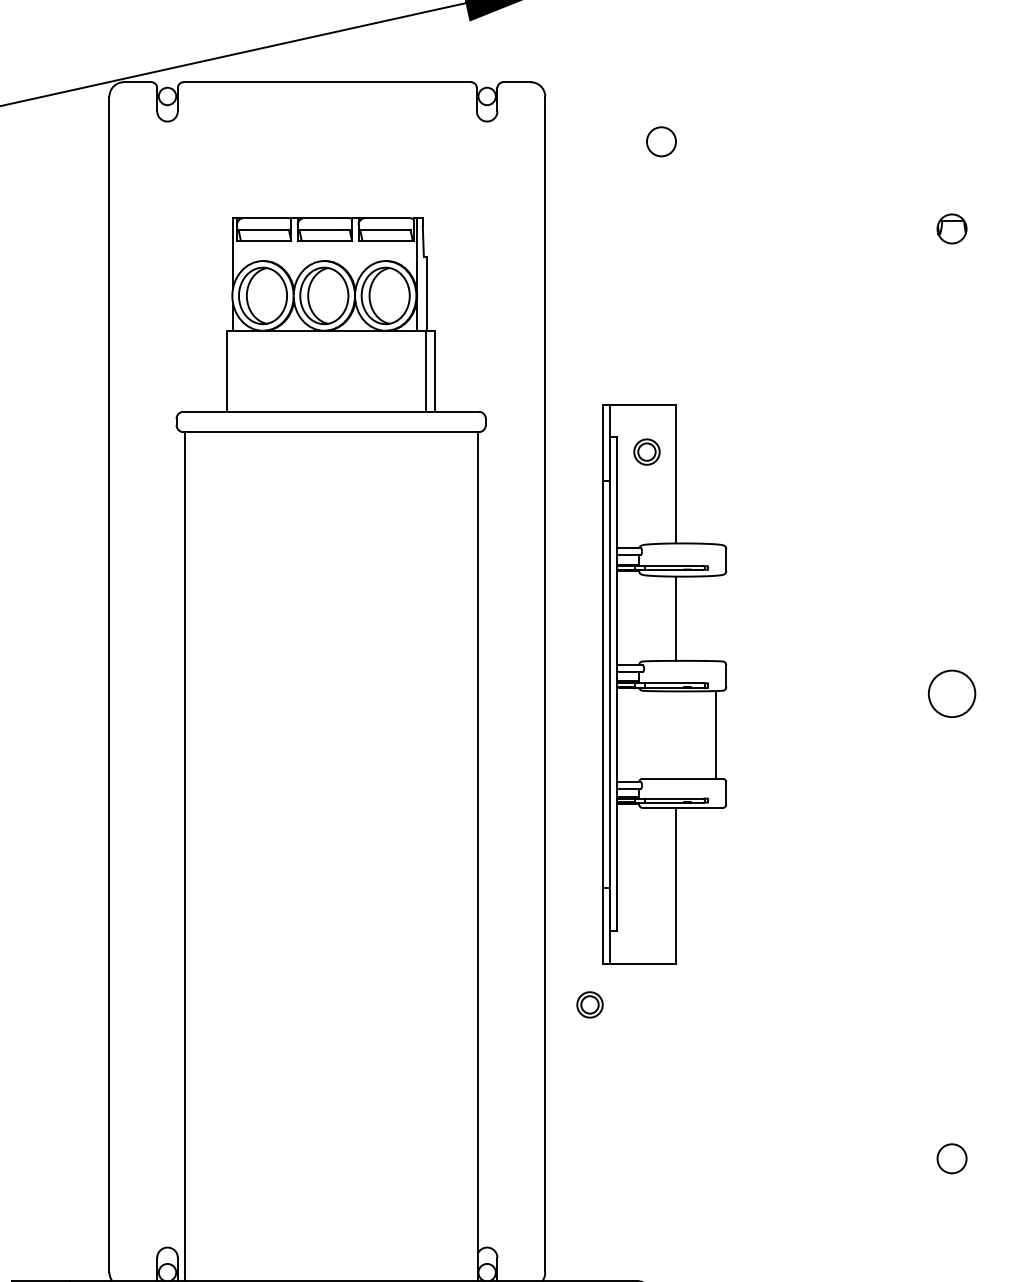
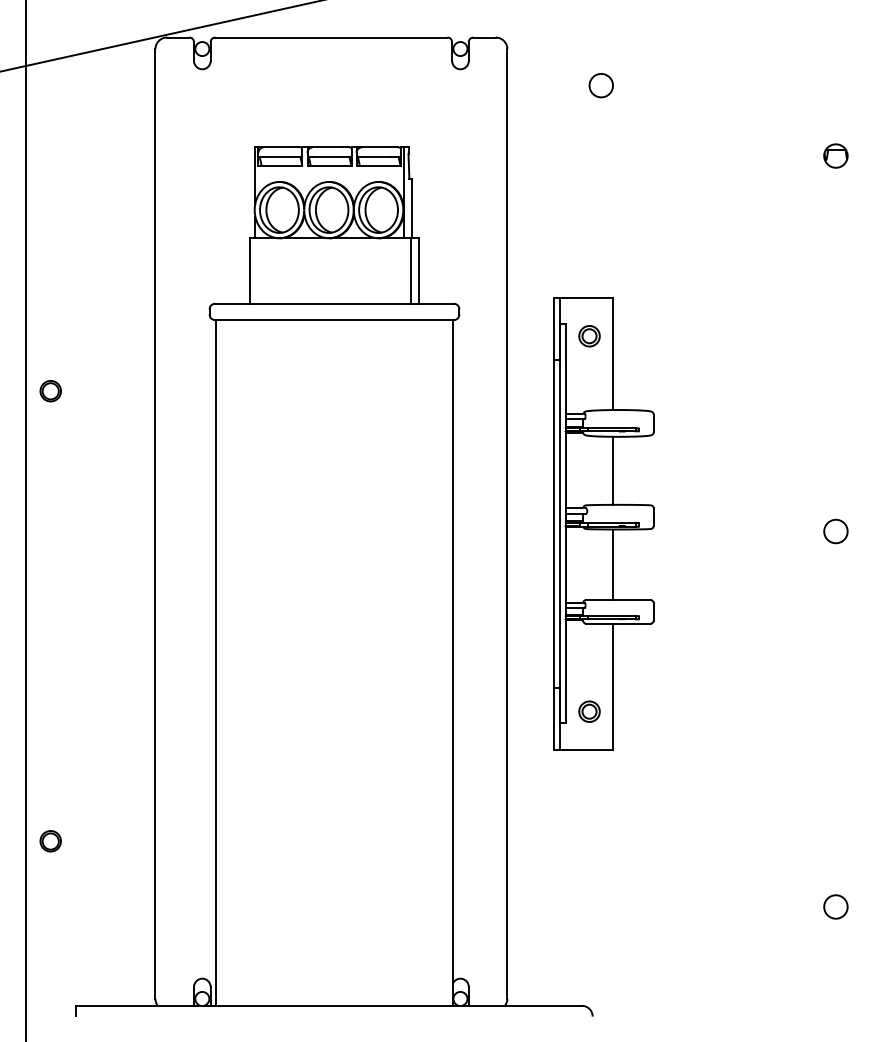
circle: (951, 693) -> (835, 531), size x0.62
line: (716, 734) -> (613, 564), moved
part: (589, 1004) -> (589, 711), moved

